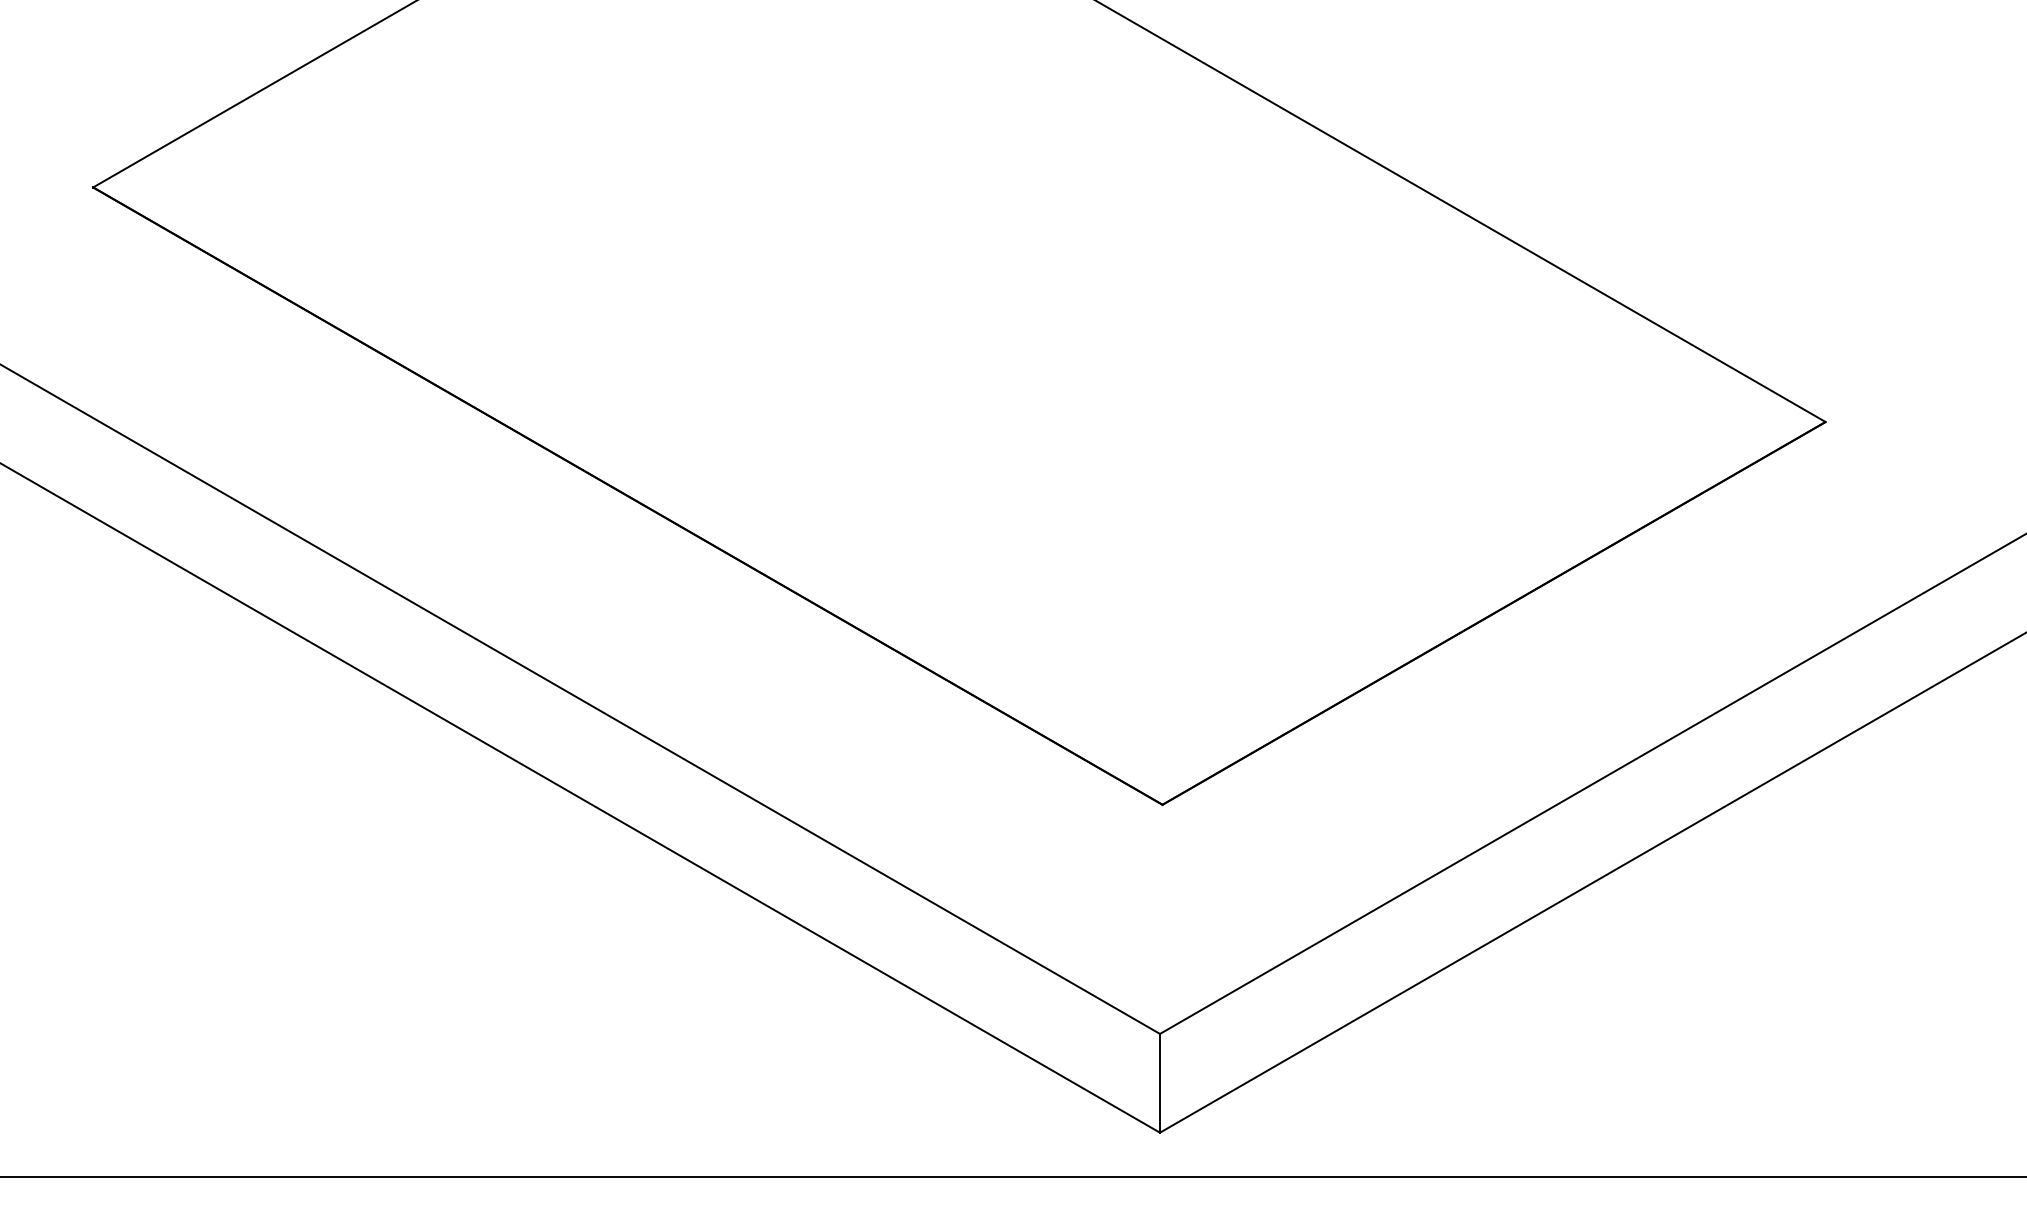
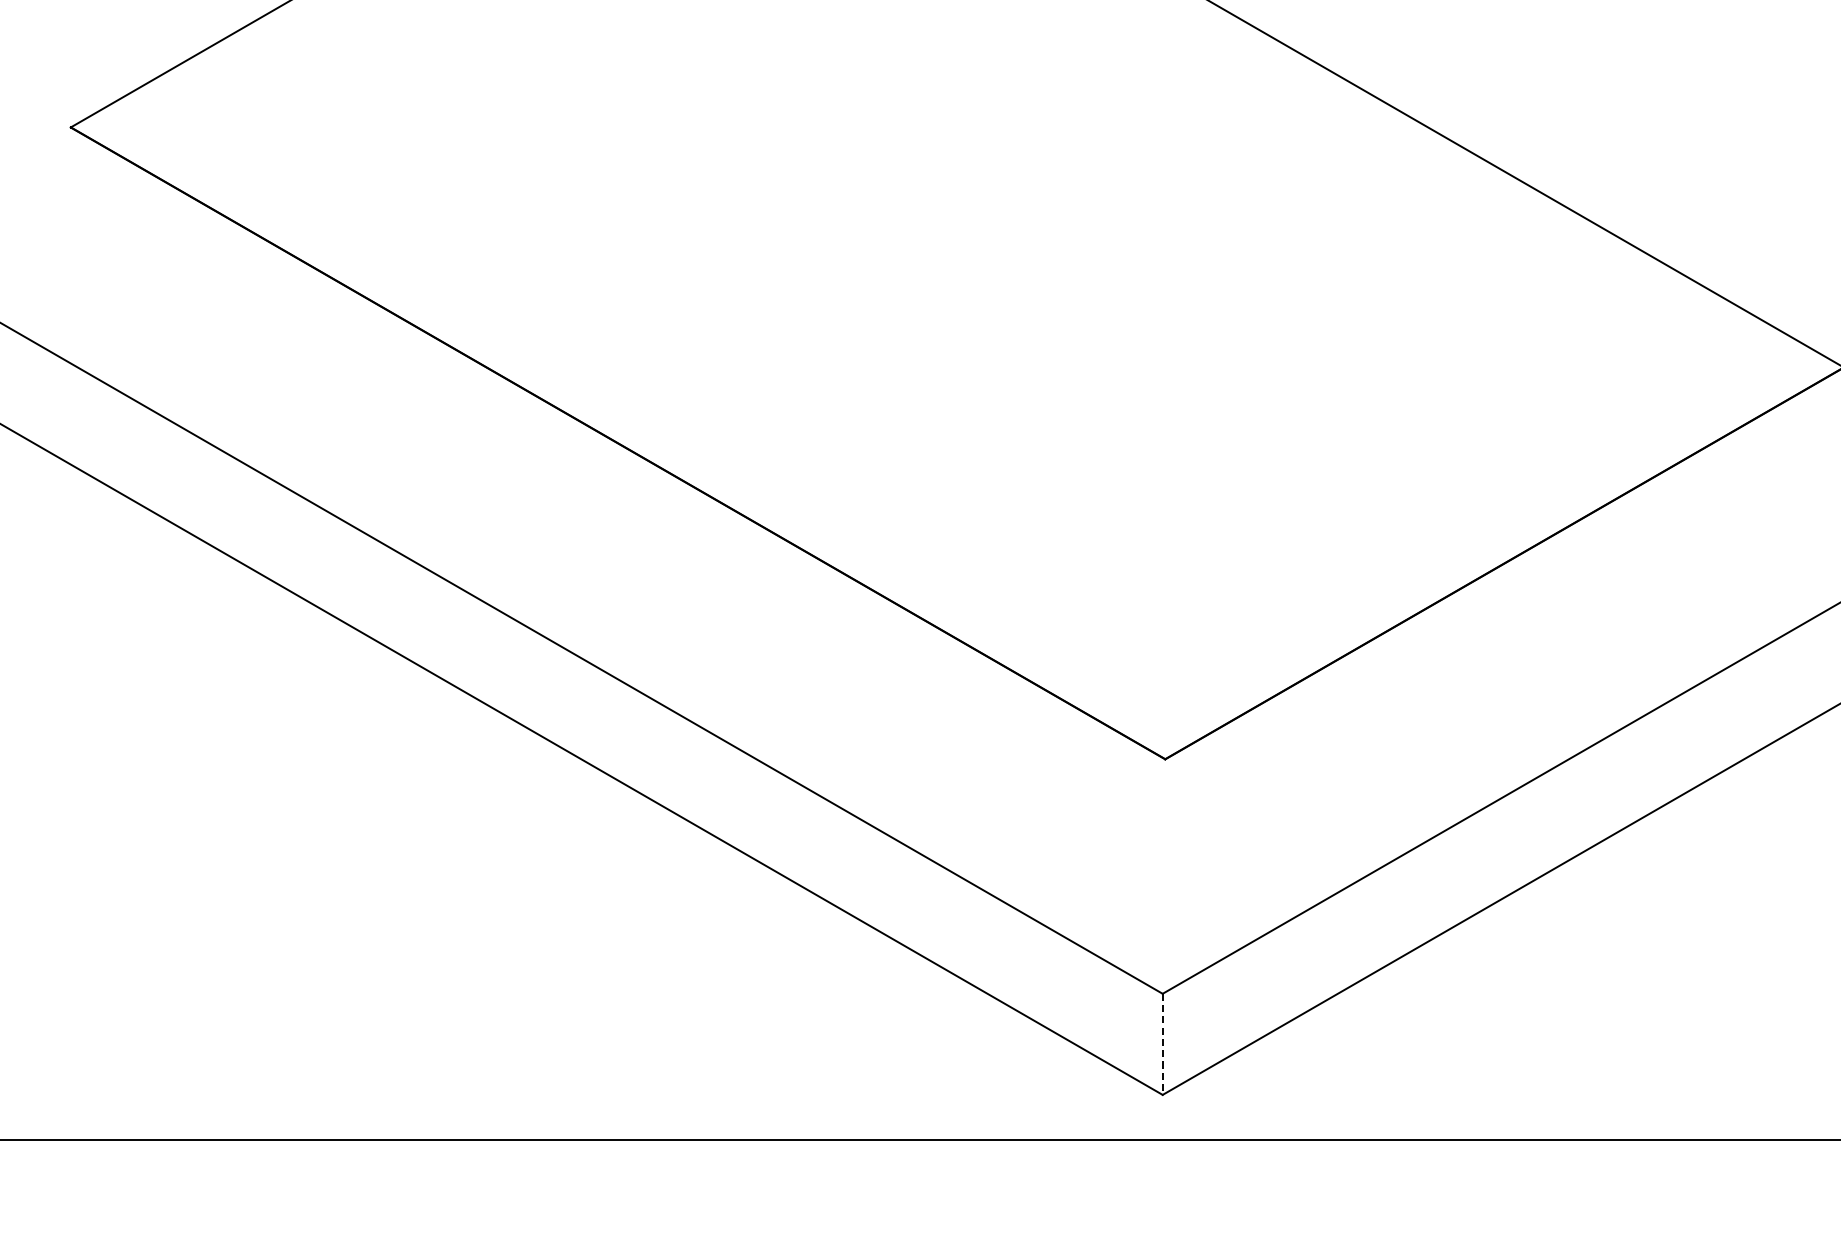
line: (1160, 1083) -> (1163, 1044), solid -> dashed

